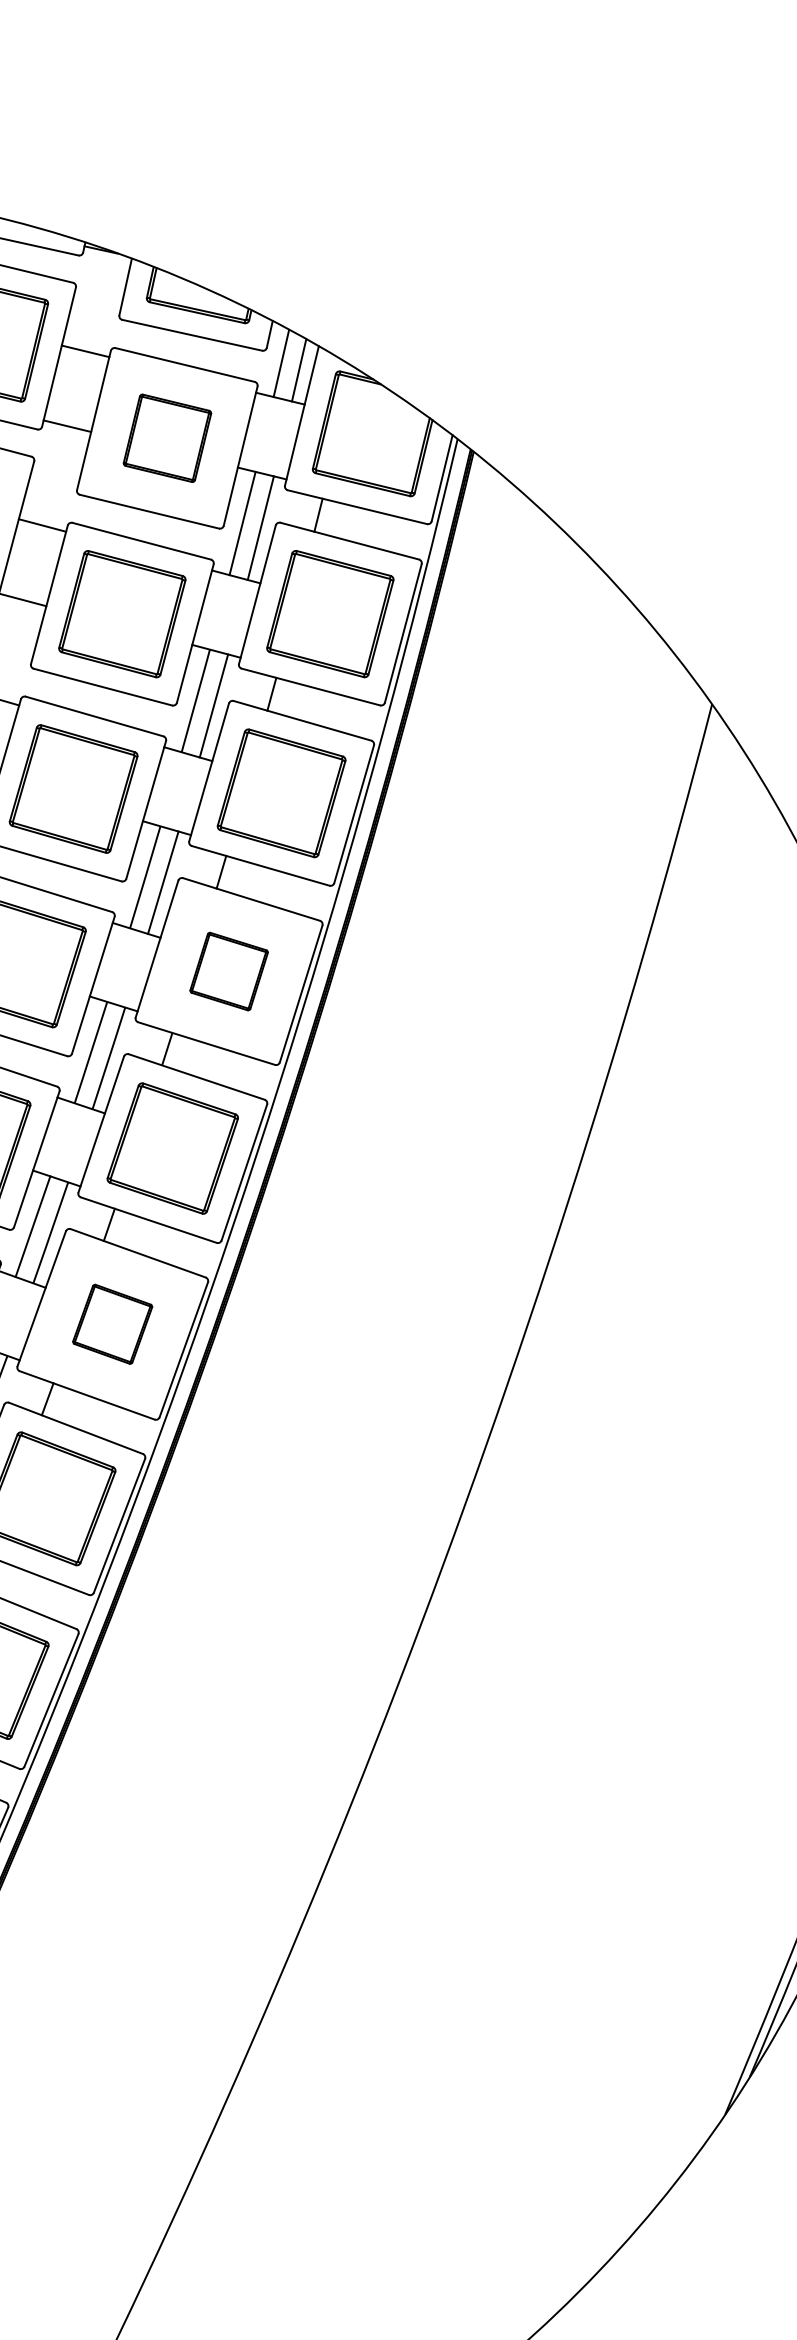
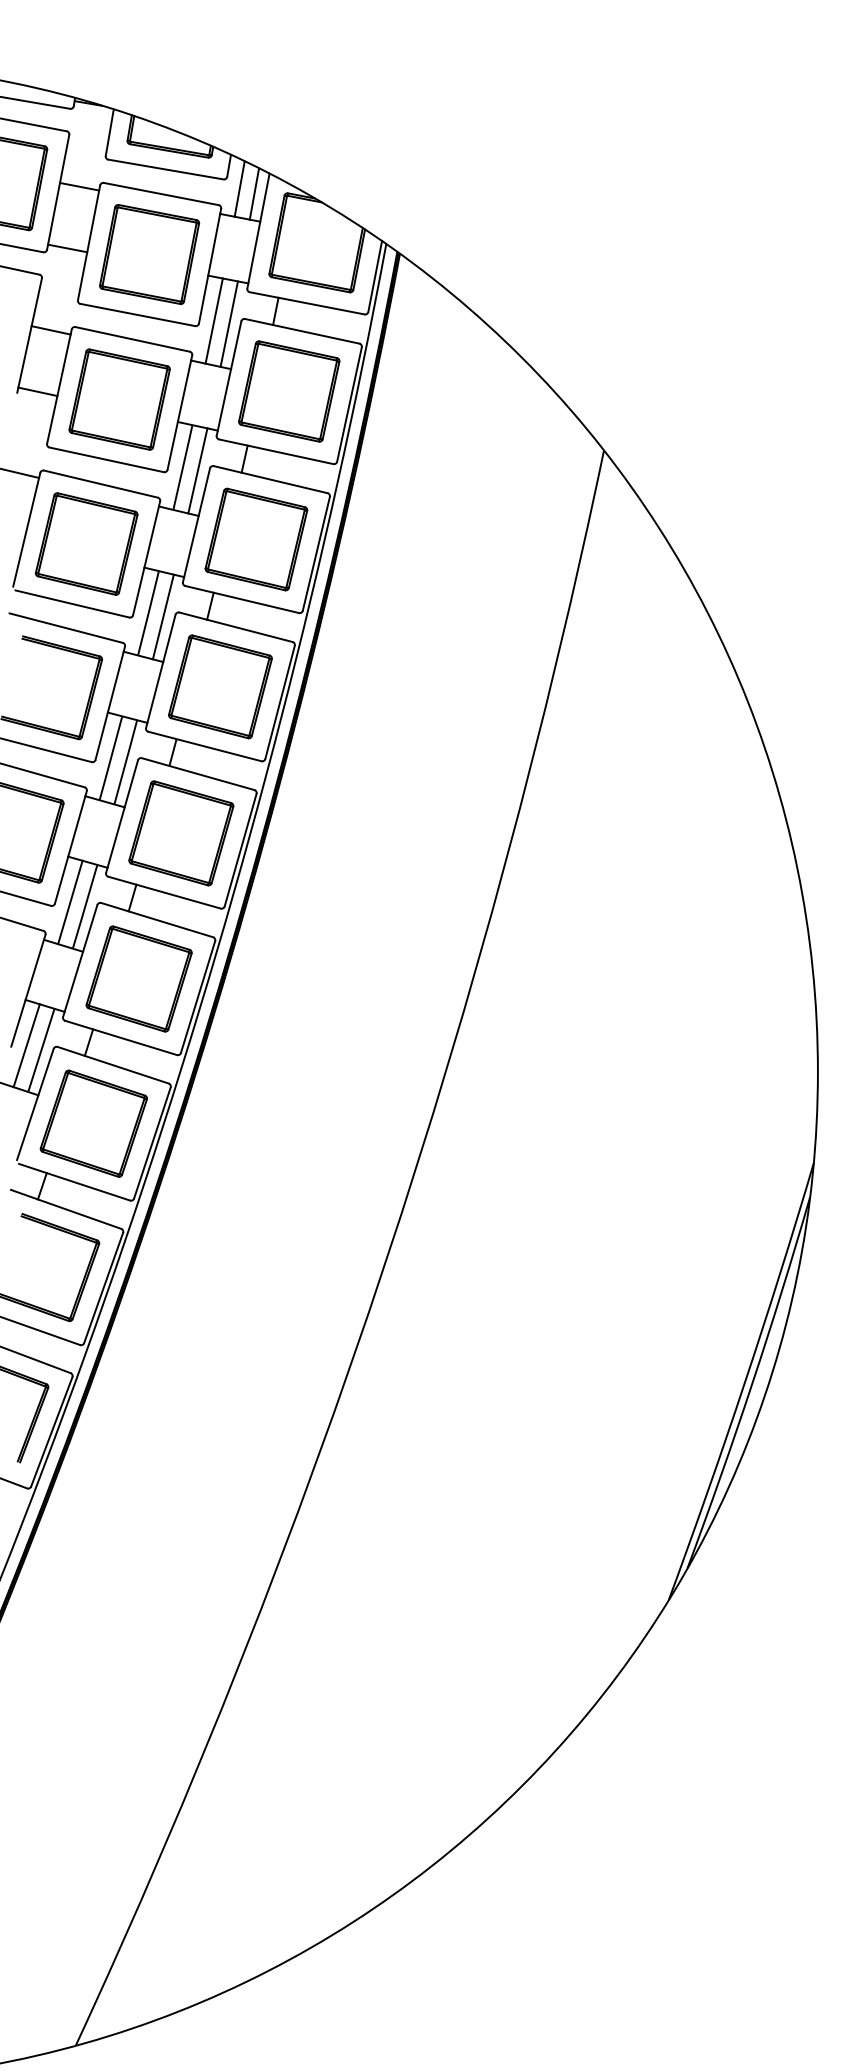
part: (167, 438) -> (149, 254), size x1.43
part: (229, 971) -> (220, 686), size x1.67
part: (111, 1323) -> (138, 978), size x1.67

